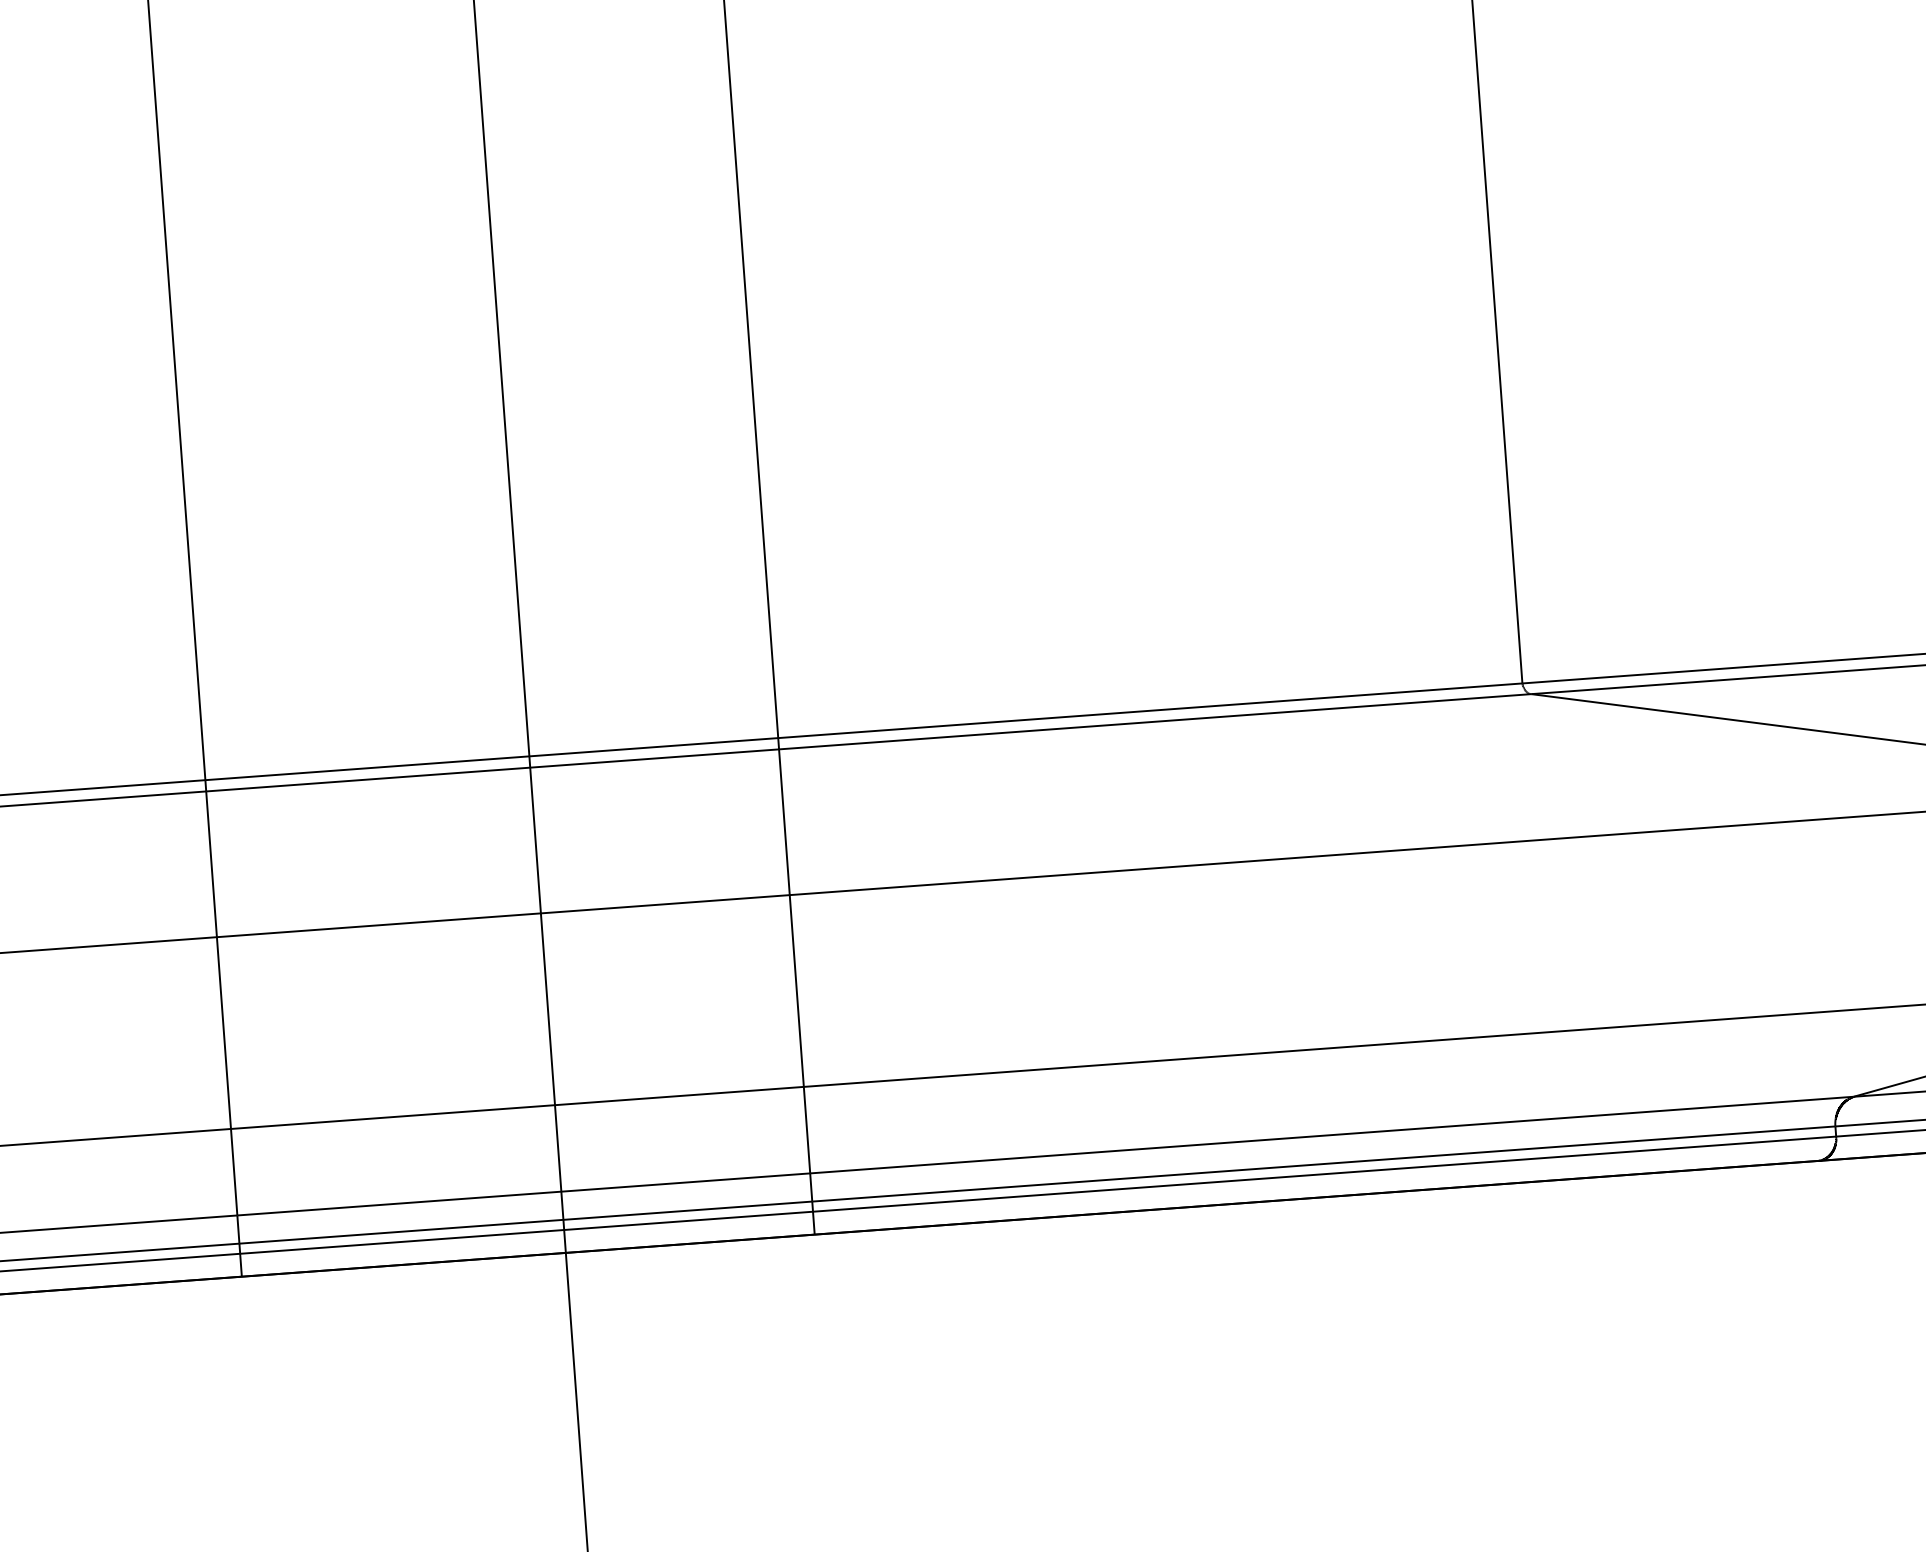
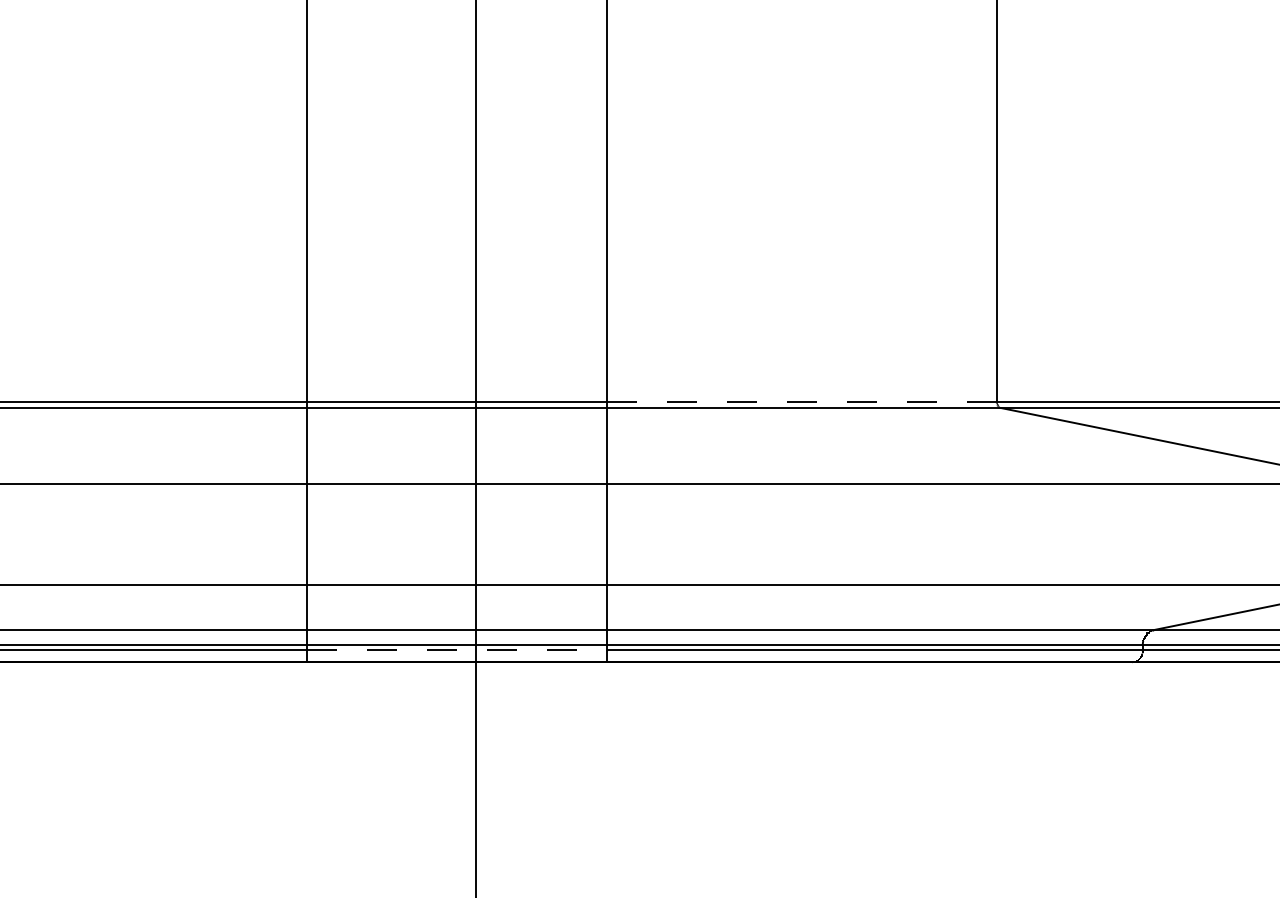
line: (1149, 711) -> (801, 402), solid -> dashed
line: (528, 1233) -> (457, 650), solid -> dashed

